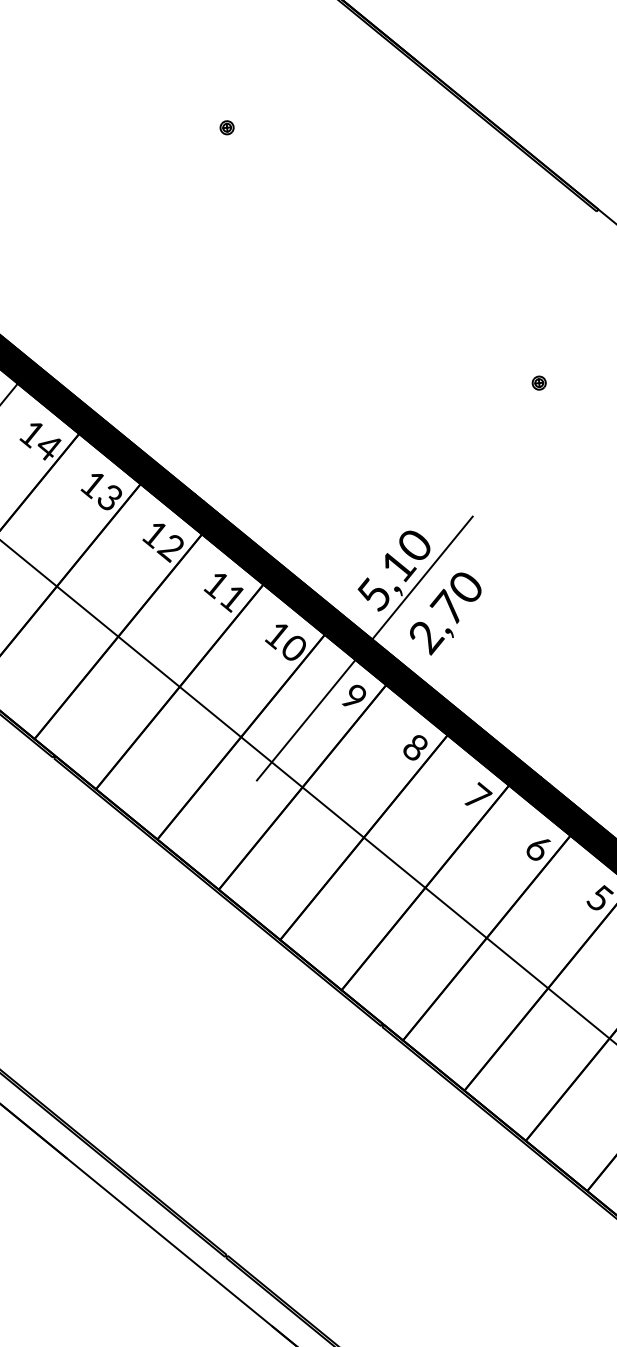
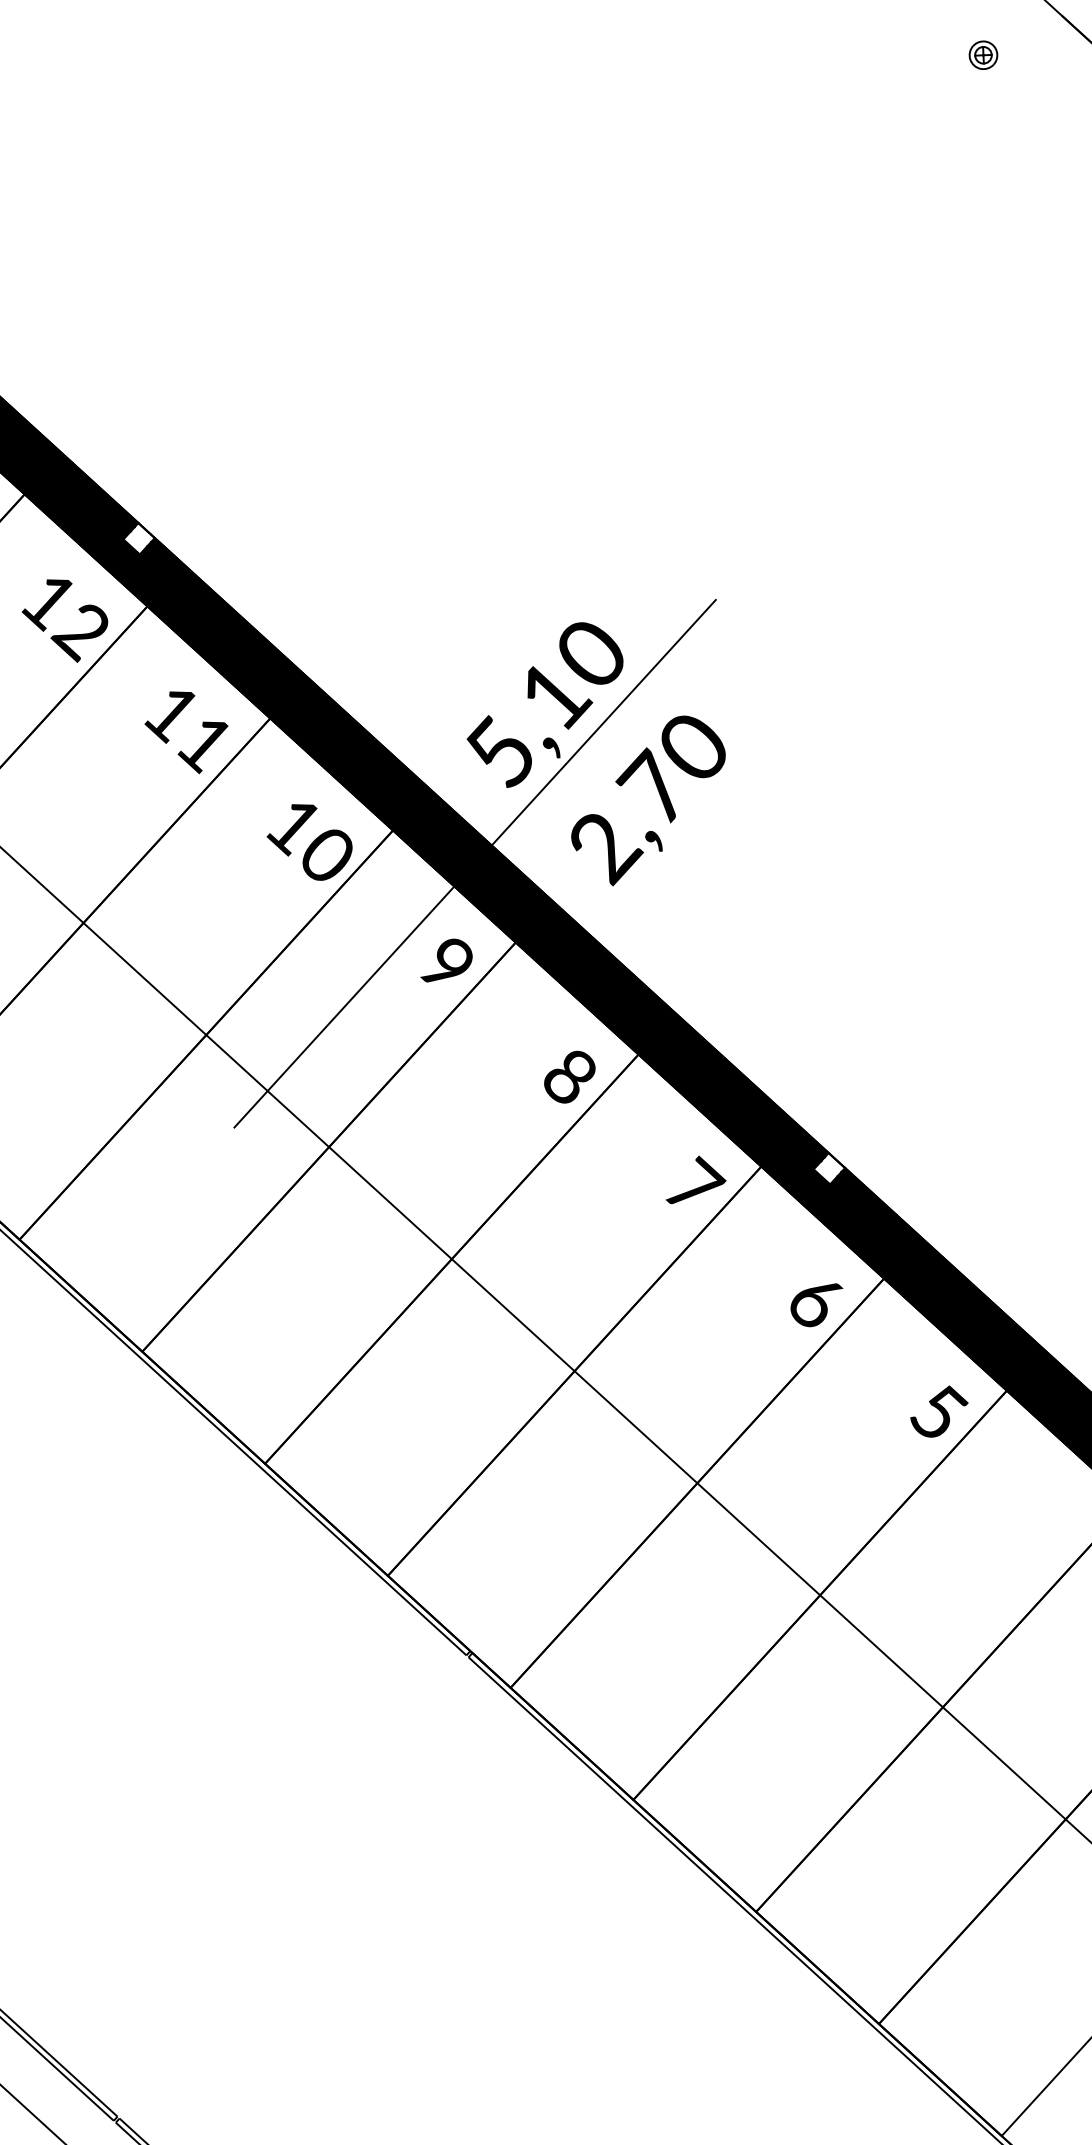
part: (538, 382) -> (981, 53), moved
fill: (195, 501) -> (137, 536), removed
fill: (541, 784) -> (829, 1168), removed

